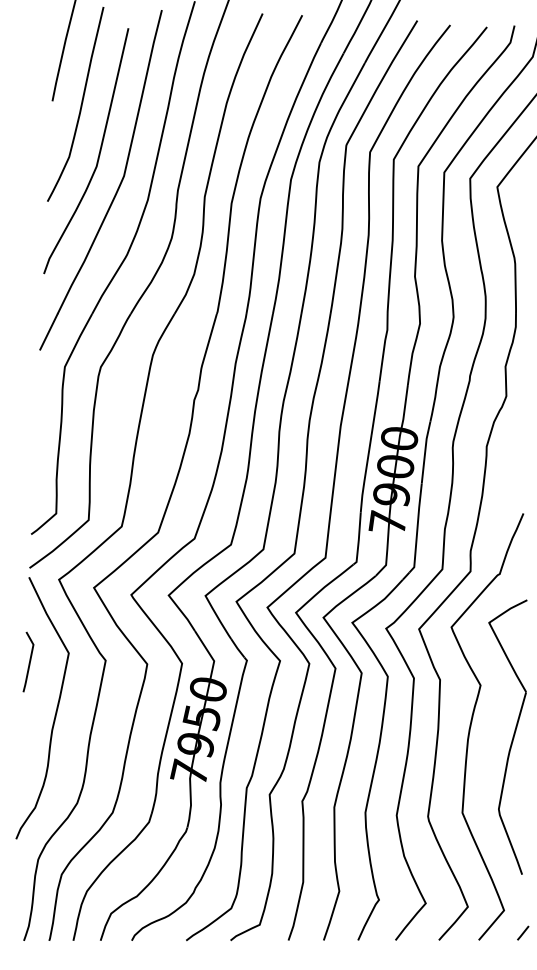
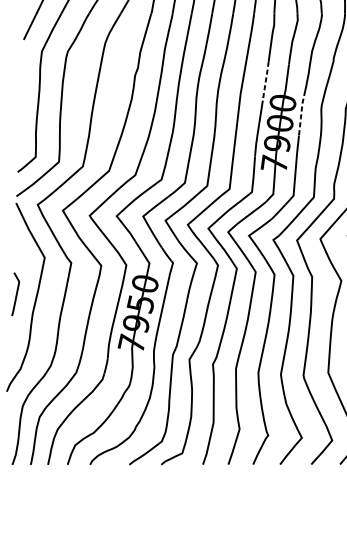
line: (375, 407) -> (265, 80), solid -> dashed
line: (425, 452) -> (301, 113), solid -> dashed
curve: (29, 661) -> (16, 293), moved

